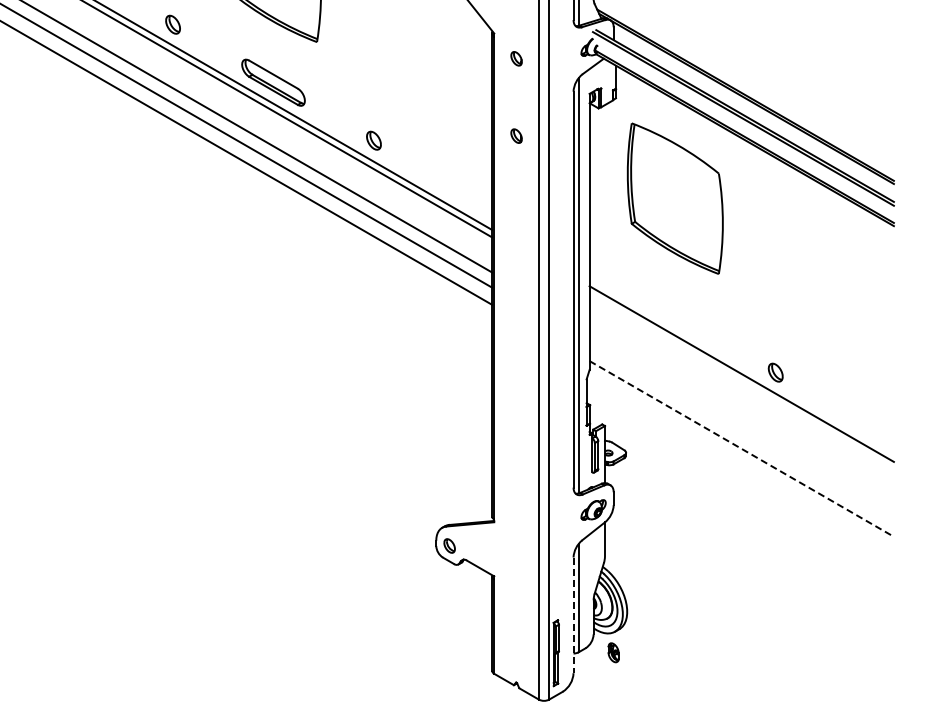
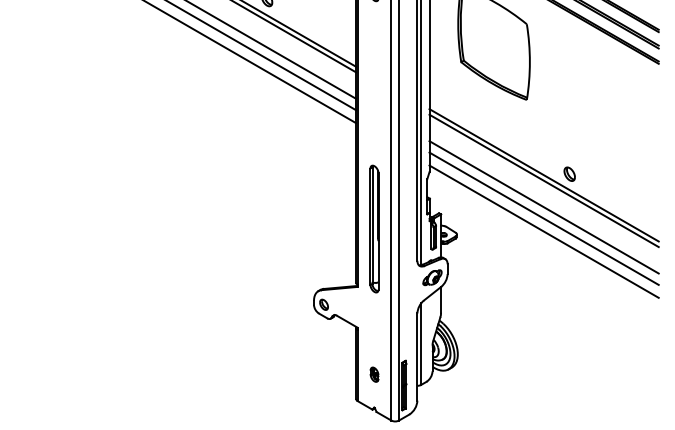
line: (741, 381) -> (543, 180), added
line: (741, 416) -> (543, 207), added
line: (741, 431) -> (543, 218), added
part: (516, 445) -> (374, 229), added
line: (741, 448) -> (543, 231), dashed -> solid
line: (573, 615) -> (417, 357), dashed -> solid
part: (613, 652) -> (374, 374), moved

